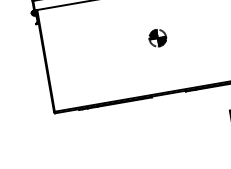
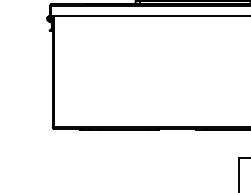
part: (158, 37) -> (176, 67), removed

